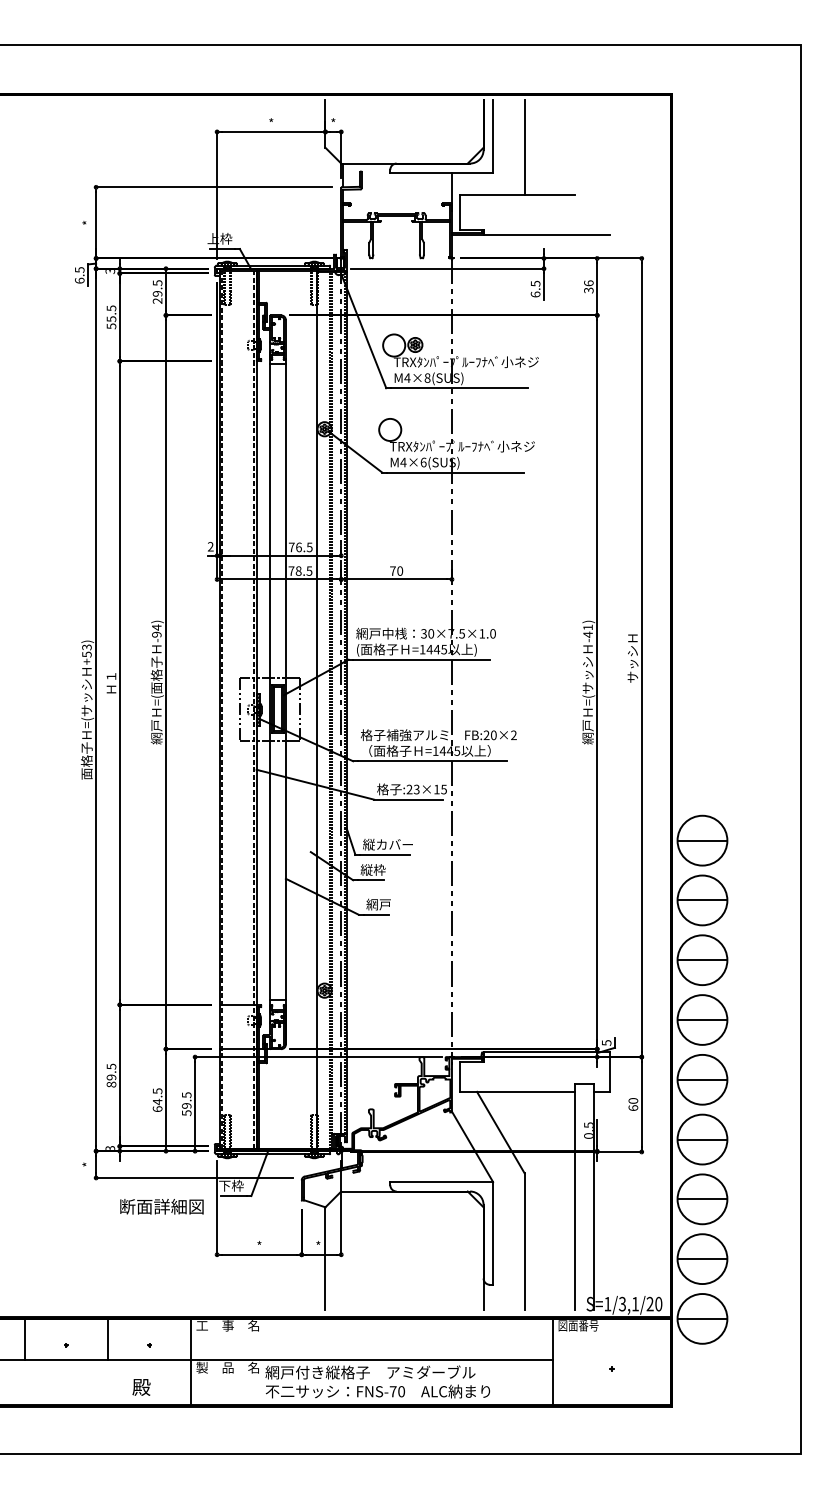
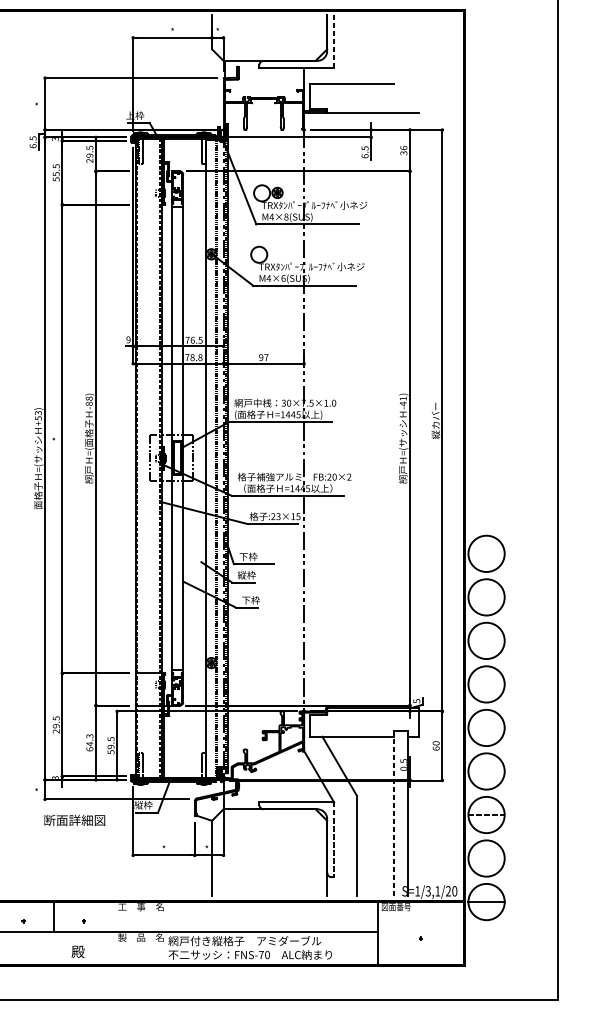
line: (493, 137) -> (334, 41), solid -> dashed
line: (524, 147) -> (356, 49), removed
text: (210, 546) -> (128, 339), 2 -> 9
text: (309, 570) -> (200, 357), 78.5 -> 78.8
text: (396, 570) -> (263, 357), 70 -> 97
text: (156, 630) -> (89, 400), -94) -> -88)
text: (632, 658) -> (435, 421), サッシＨ -> 縦カバー
text: (111, 683) -> (56, 439), Ｈ１ -> *
line: (702, 840) -> (486, 553), removed
text: (387, 844) -> (257, 556), 縦カバー -> 下枠
line: (702, 900) -> (486, 597), removed
text: (378, 904) -> (250, 600), 網戸 -> 下枠
line: (702, 960) -> (486, 641), removed
line: (702, 1020) -> (486, 684), removed
line: (702, 1079) -> (486, 727), removed
text: (111, 1084) -> (56, 731), 89.5 -> 29.5
text: (155, 1090) -> (88, 735), 64.5 -> 64.3
line: (702, 1139) -> (486, 771), removed
text: (224, 1185) -> (138, 804), 下枠 -> 縦枠
line: (575, 1197) -> (394, 813), solid -> dashed
line: (702, 1199) -> (486, 815), solid -> dashed
text: (161, 1206) -> (74, 820), moved
line: (493, 1233) -> (334, 839), solid -> dashed
line: (702, 1259) -> (486, 858), removed
line: (191, 1361) -> (114, 933), removed

